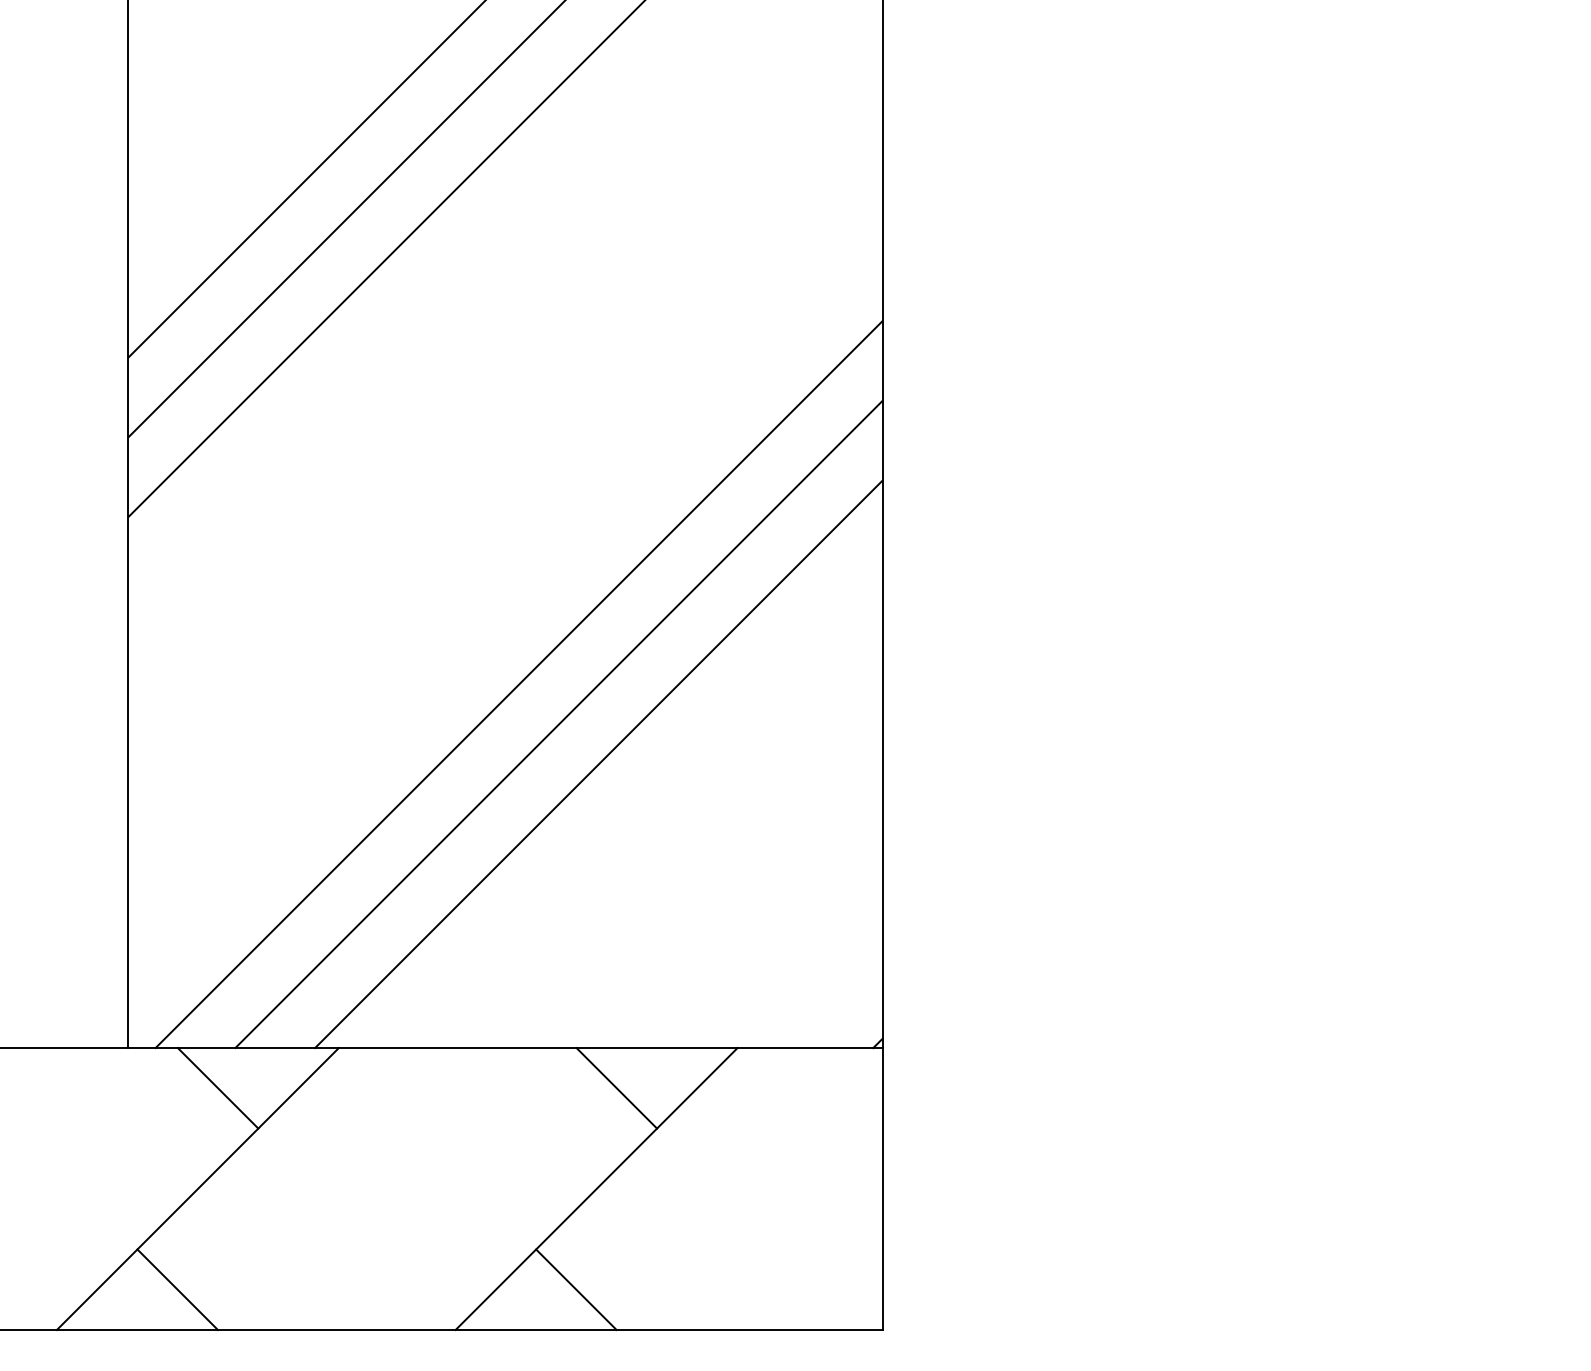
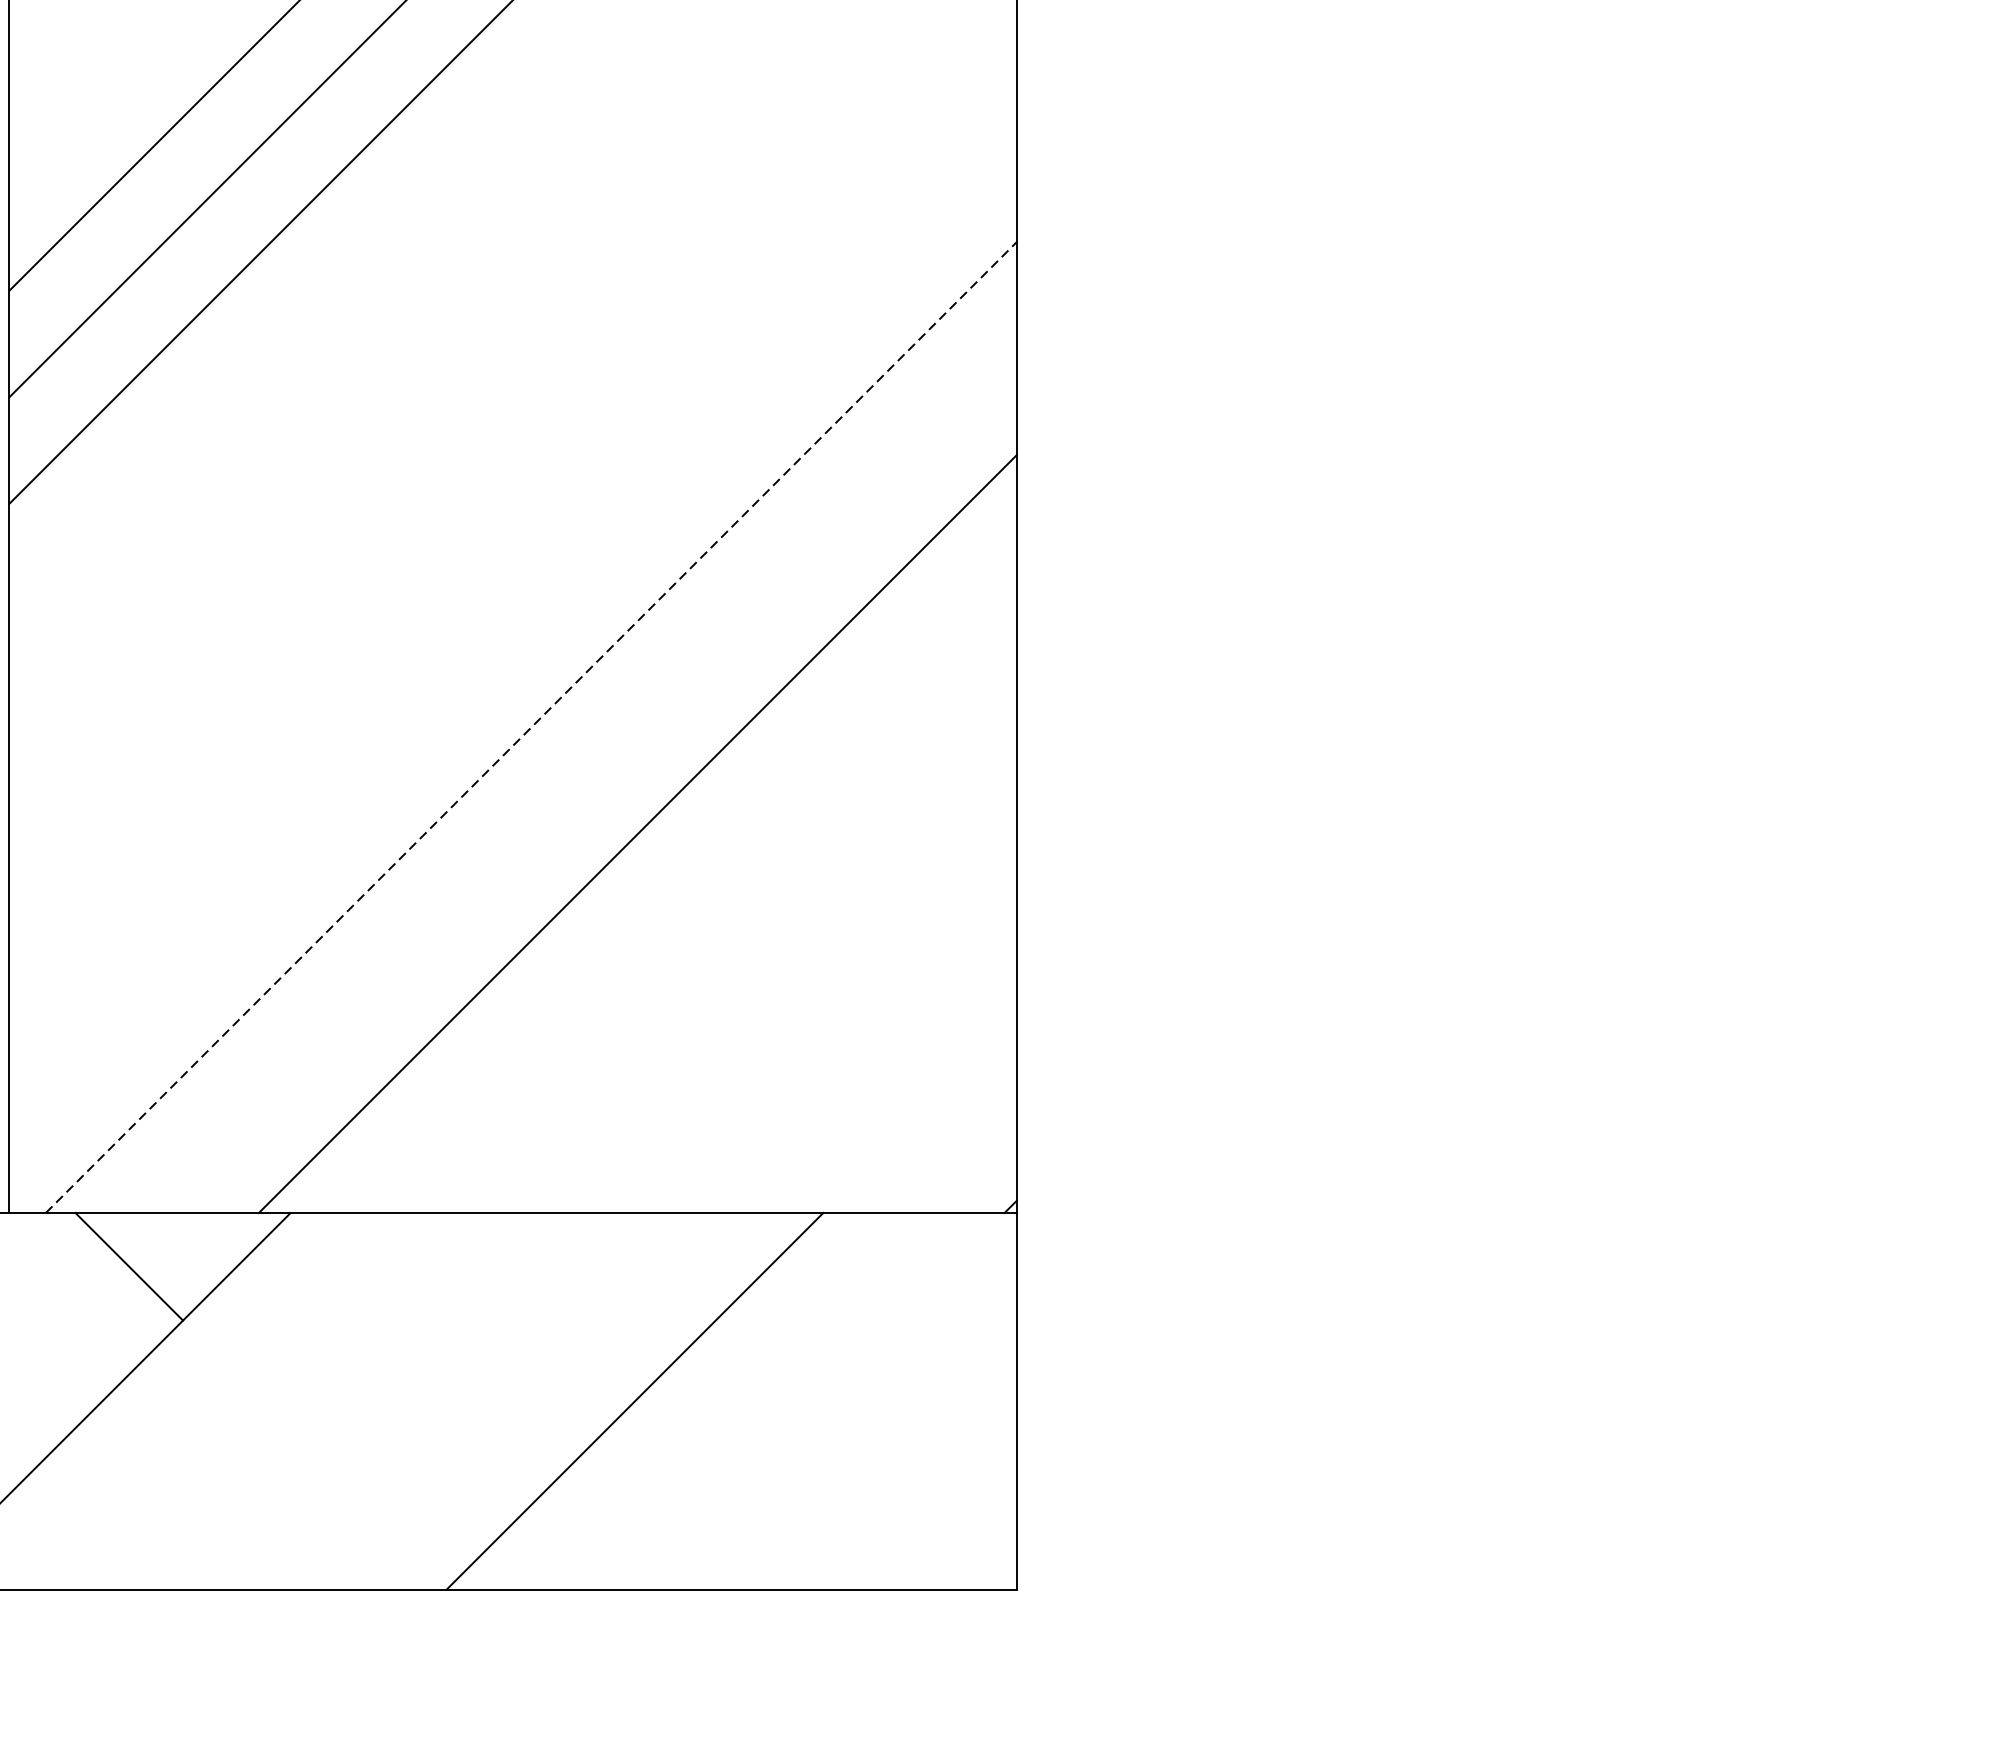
line: (519, 684) -> (531, 727), solid -> dashed
line: (558, 724) -> (584, 780), removed
line: (616, 1088) -> (661, 1267), removed
line: (177, 1289) -> (75, 1535), removed
line: (576, 1289) -> (608, 1535), removed

